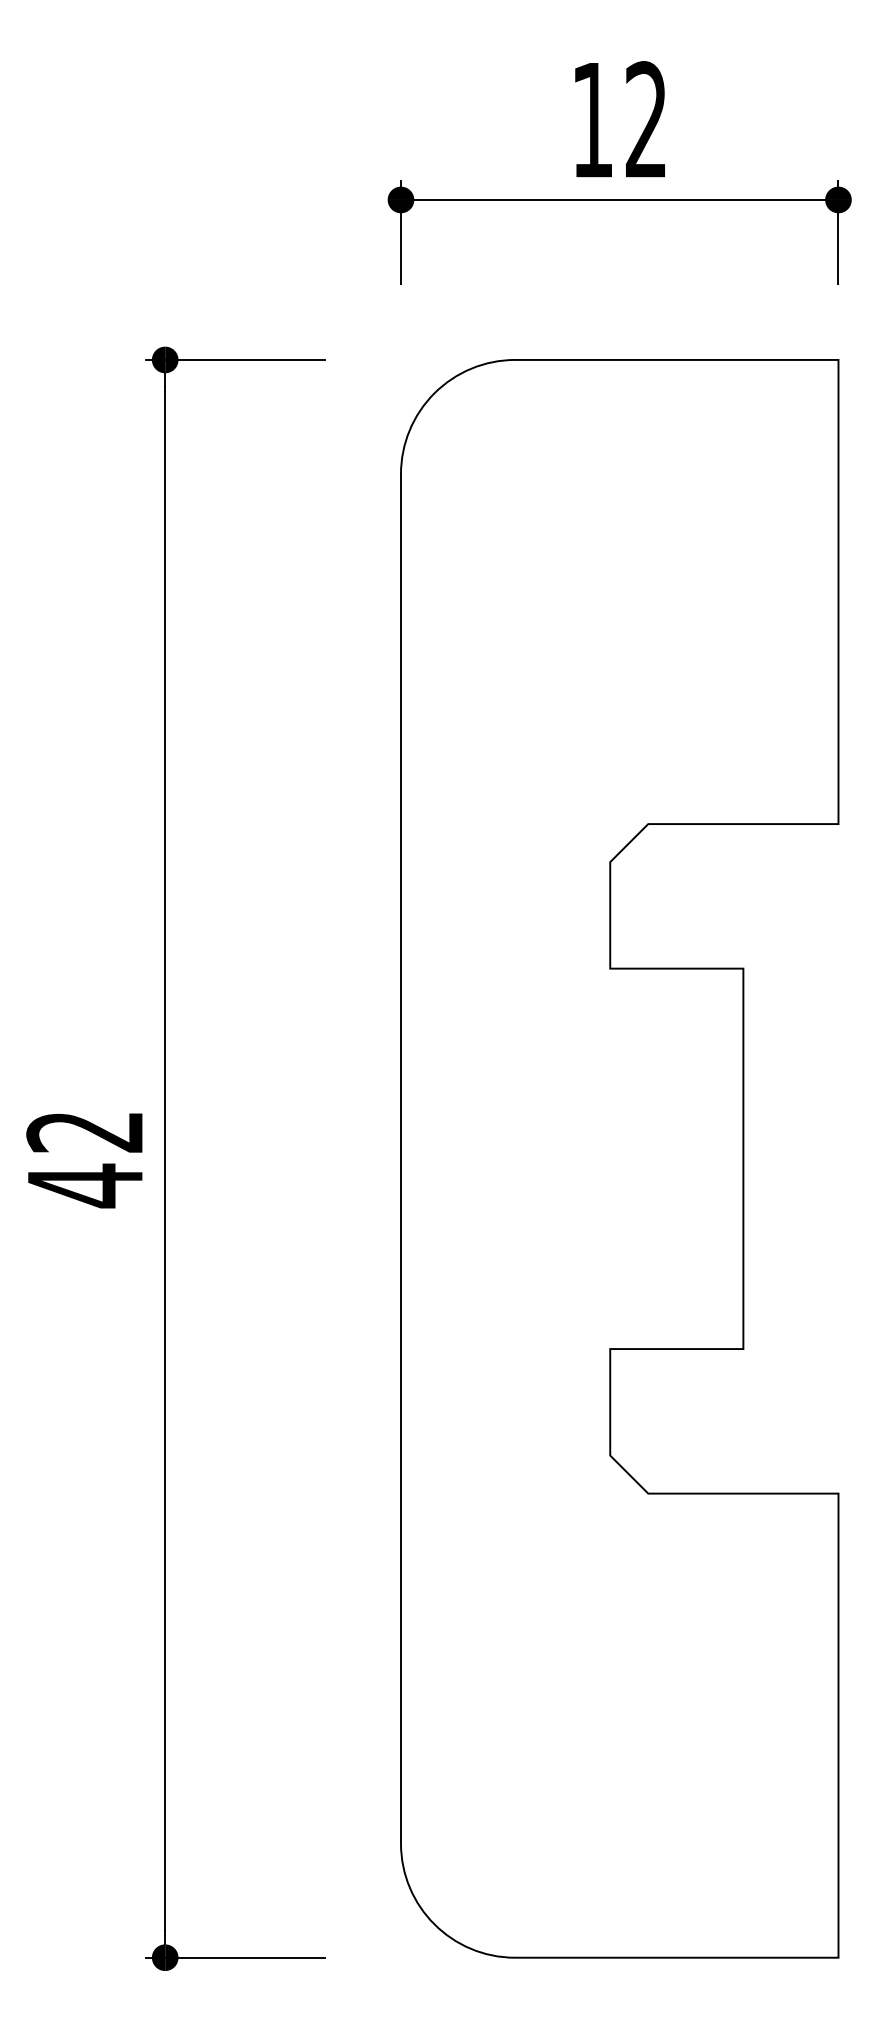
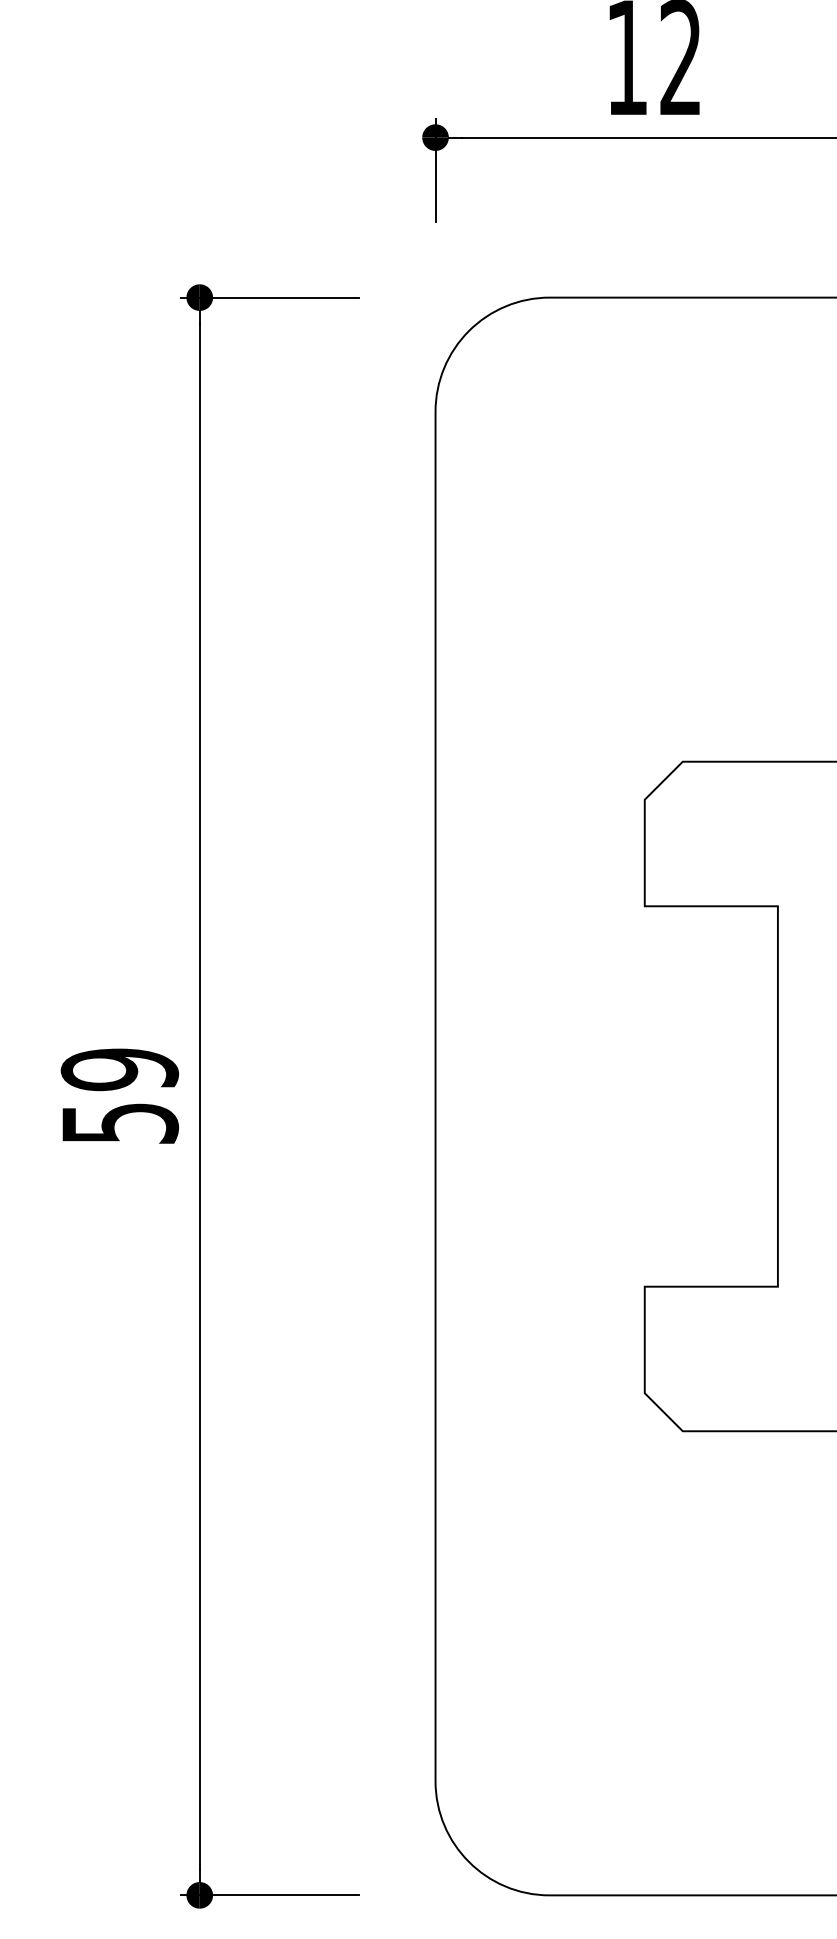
text: (85, 1159) -> (120, 1097), 42 -> 59

